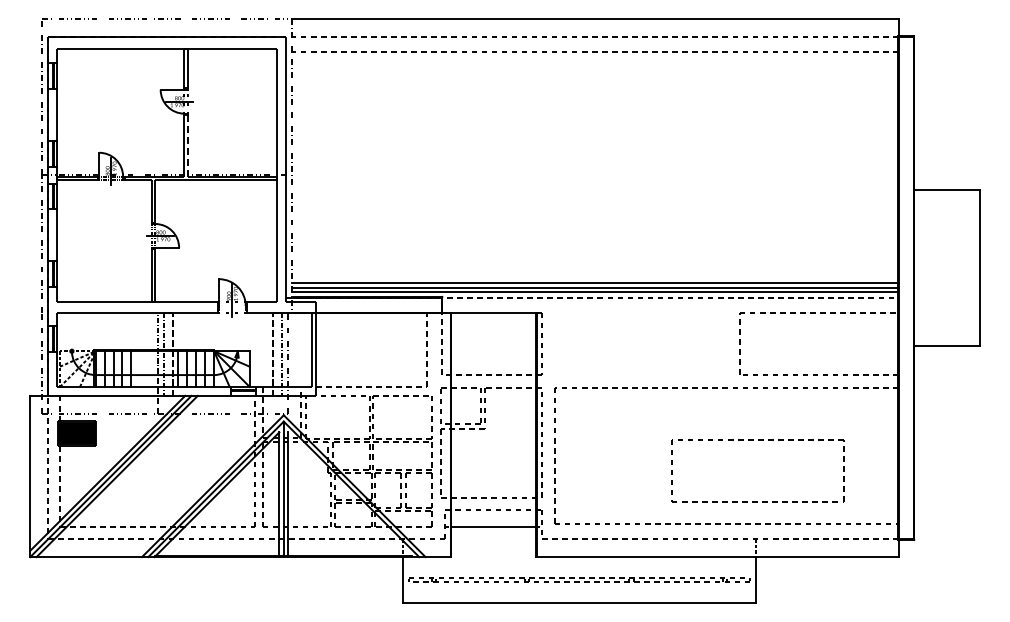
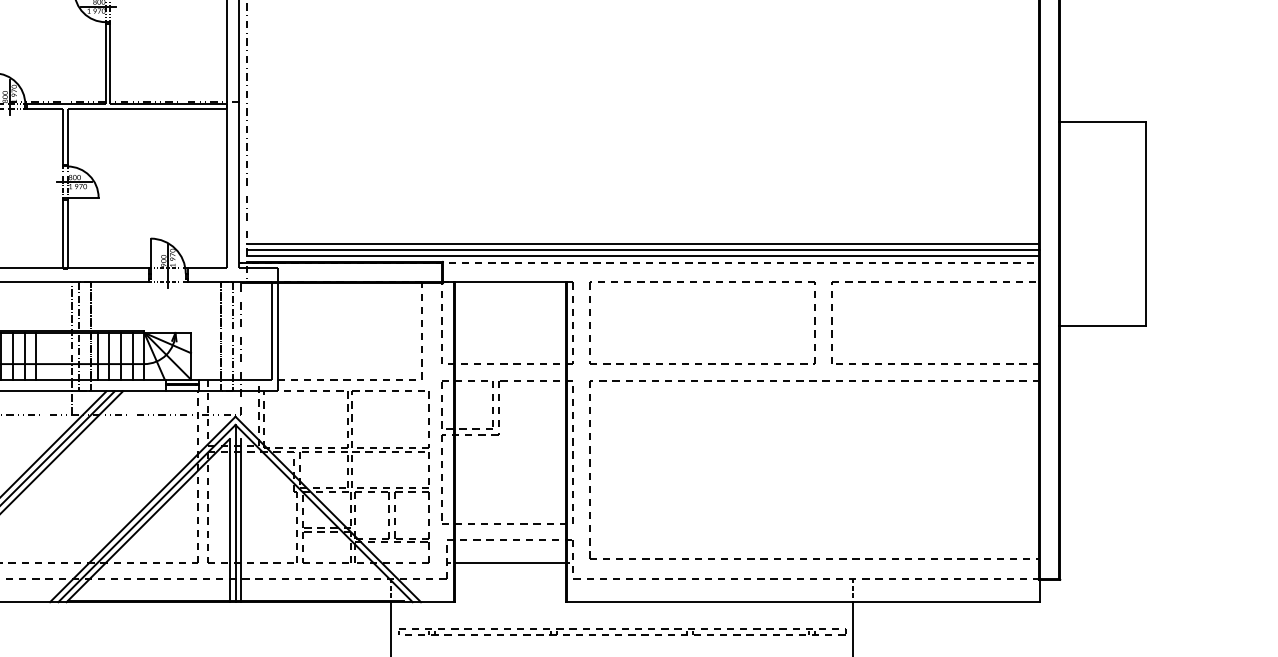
line: (188, 145) -> (110, 63), dashed -> solid
part: (758, 440) -> (703, 283), moved

